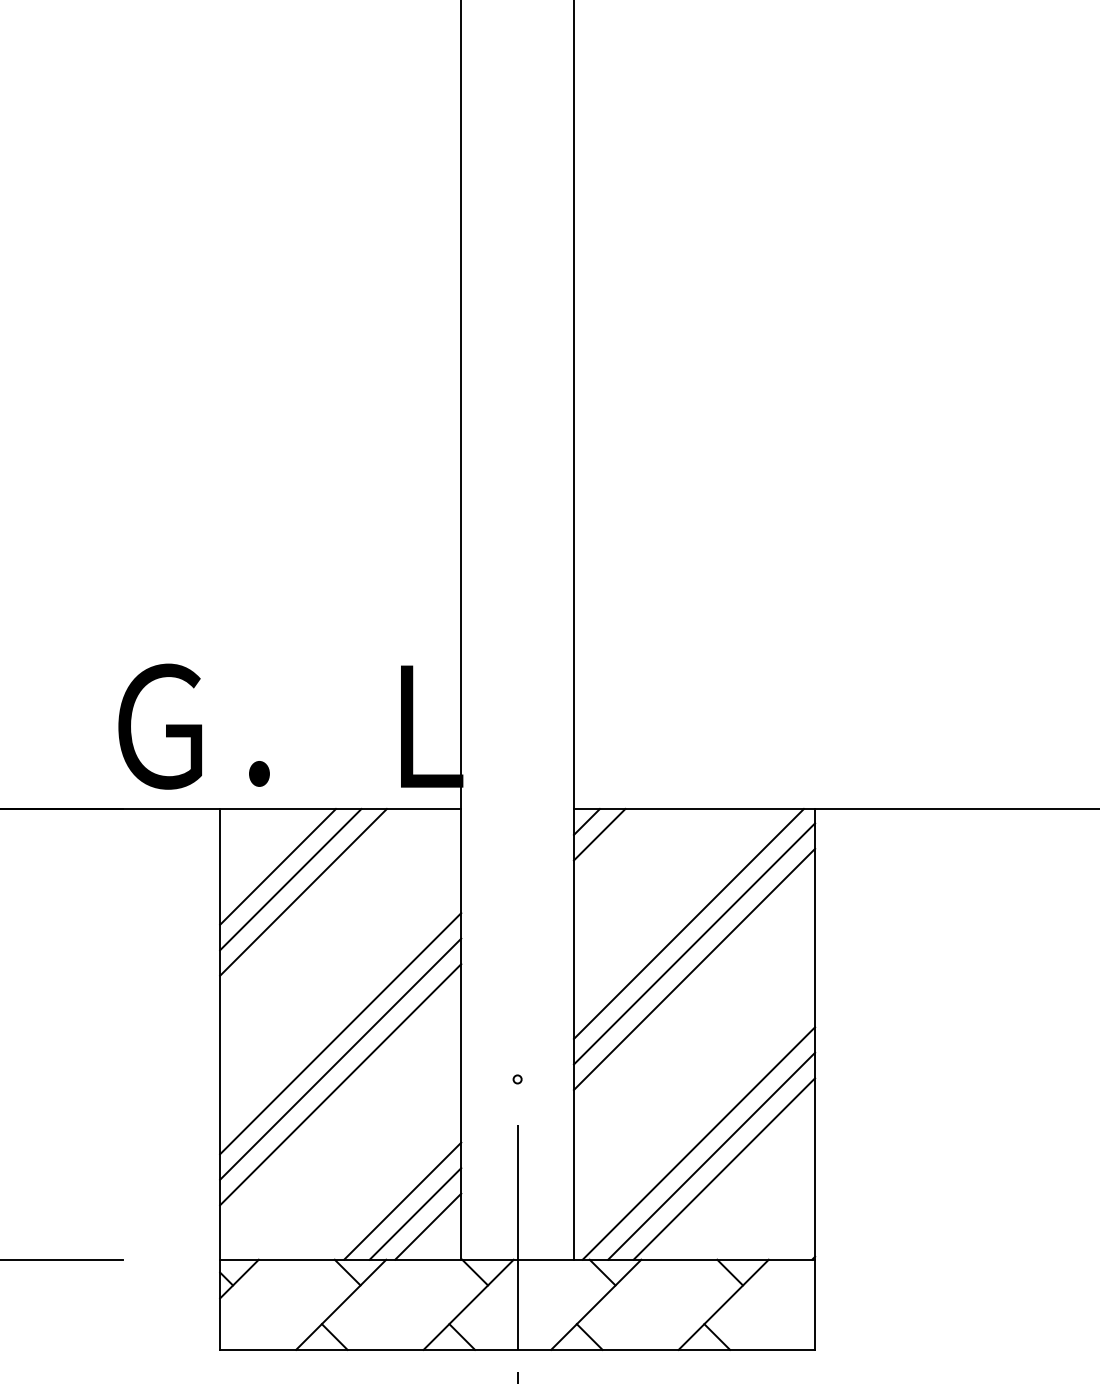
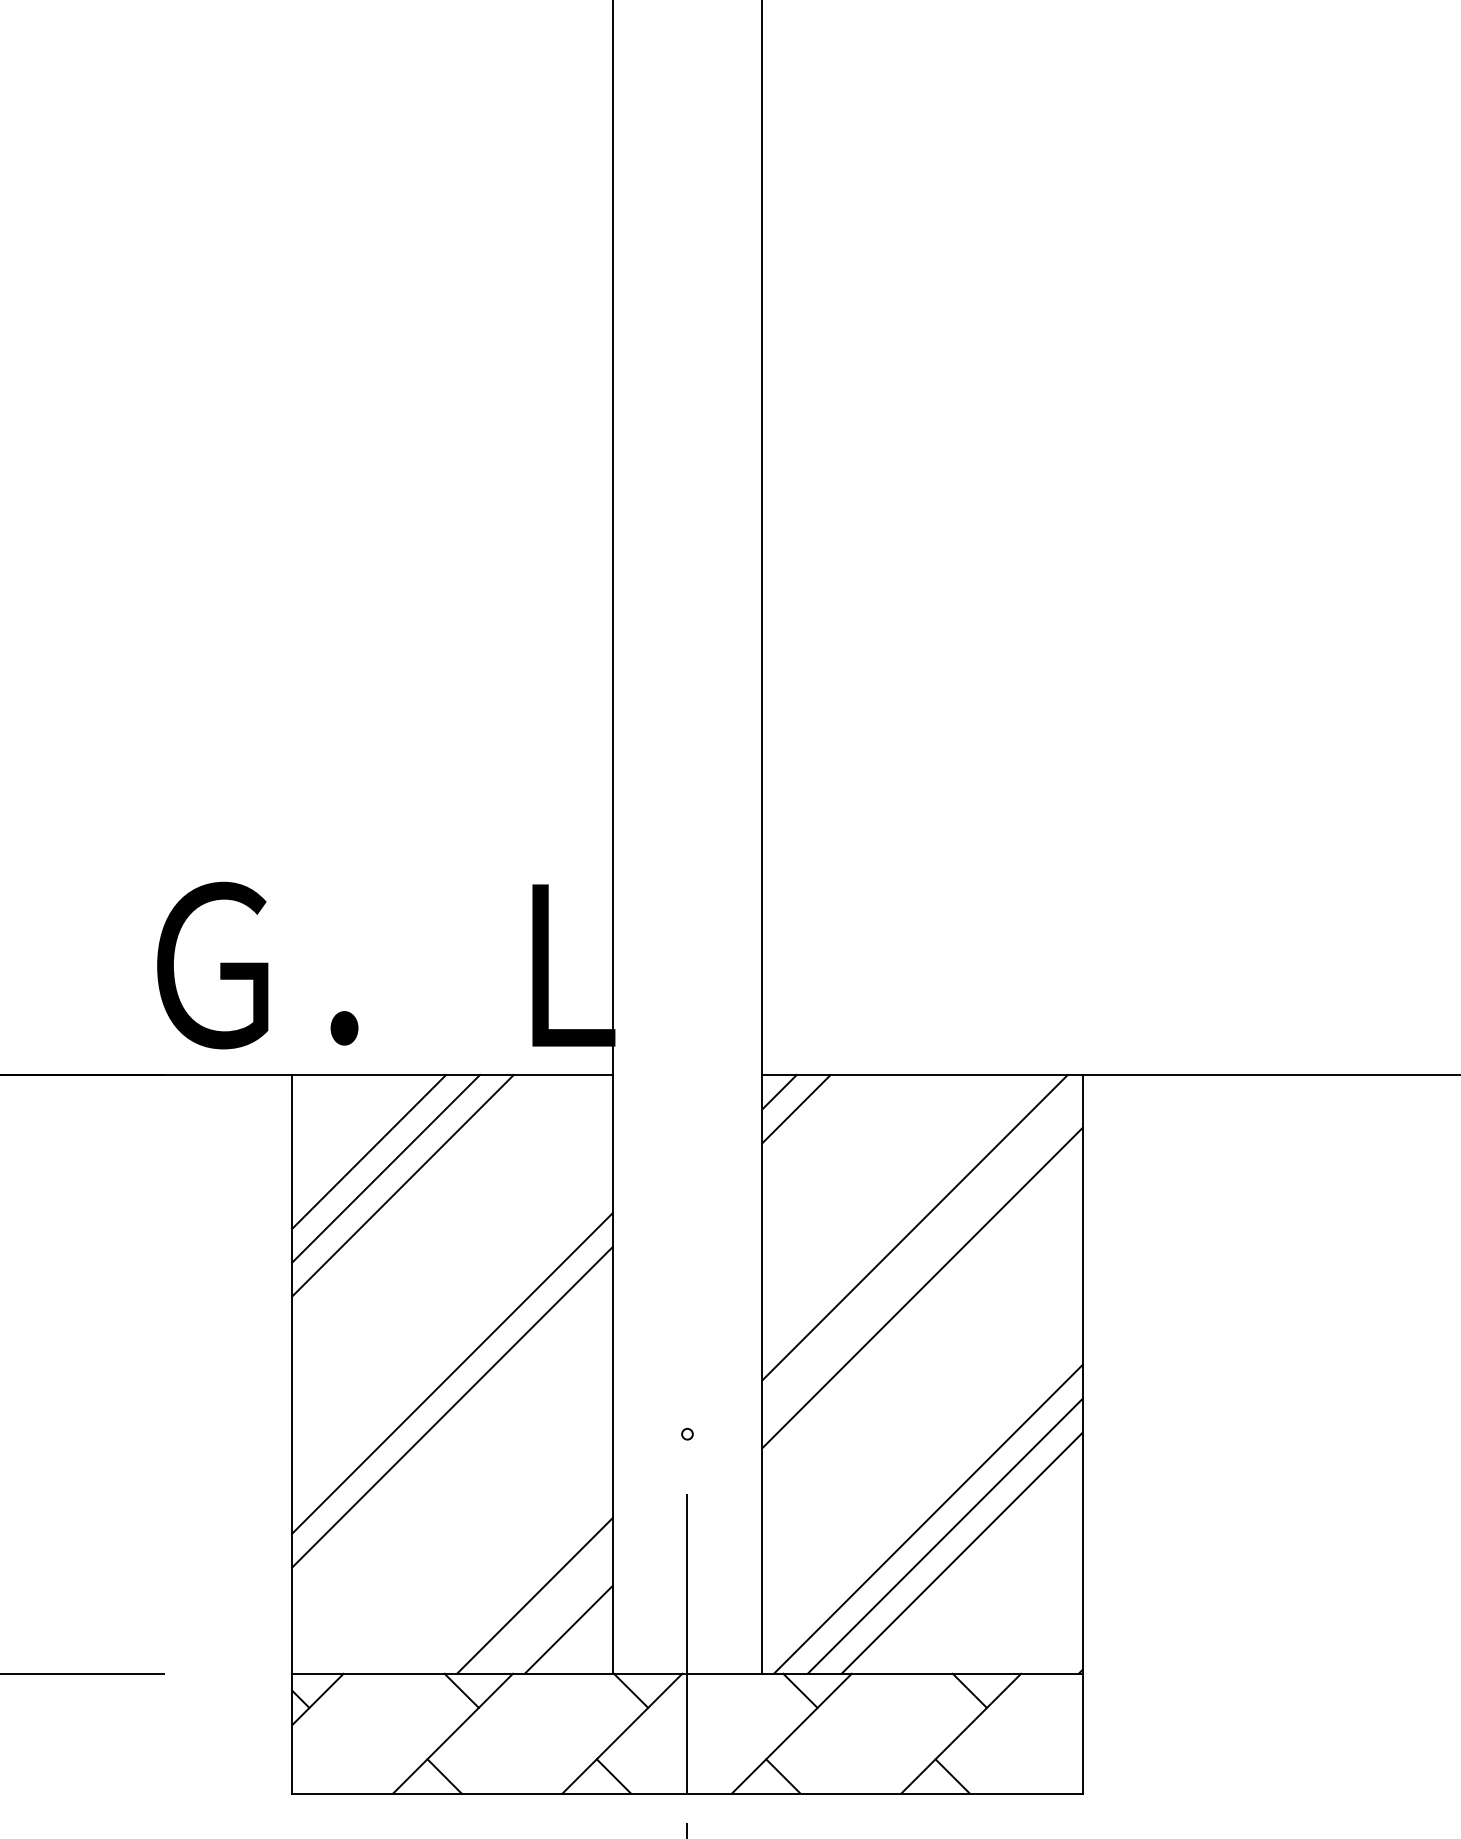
line: (694, 943) -> (922, 1253), removed
line: (340, 1084) -> (452, 1440), removed
line: (415, 1213) -> (551, 1612), removed

